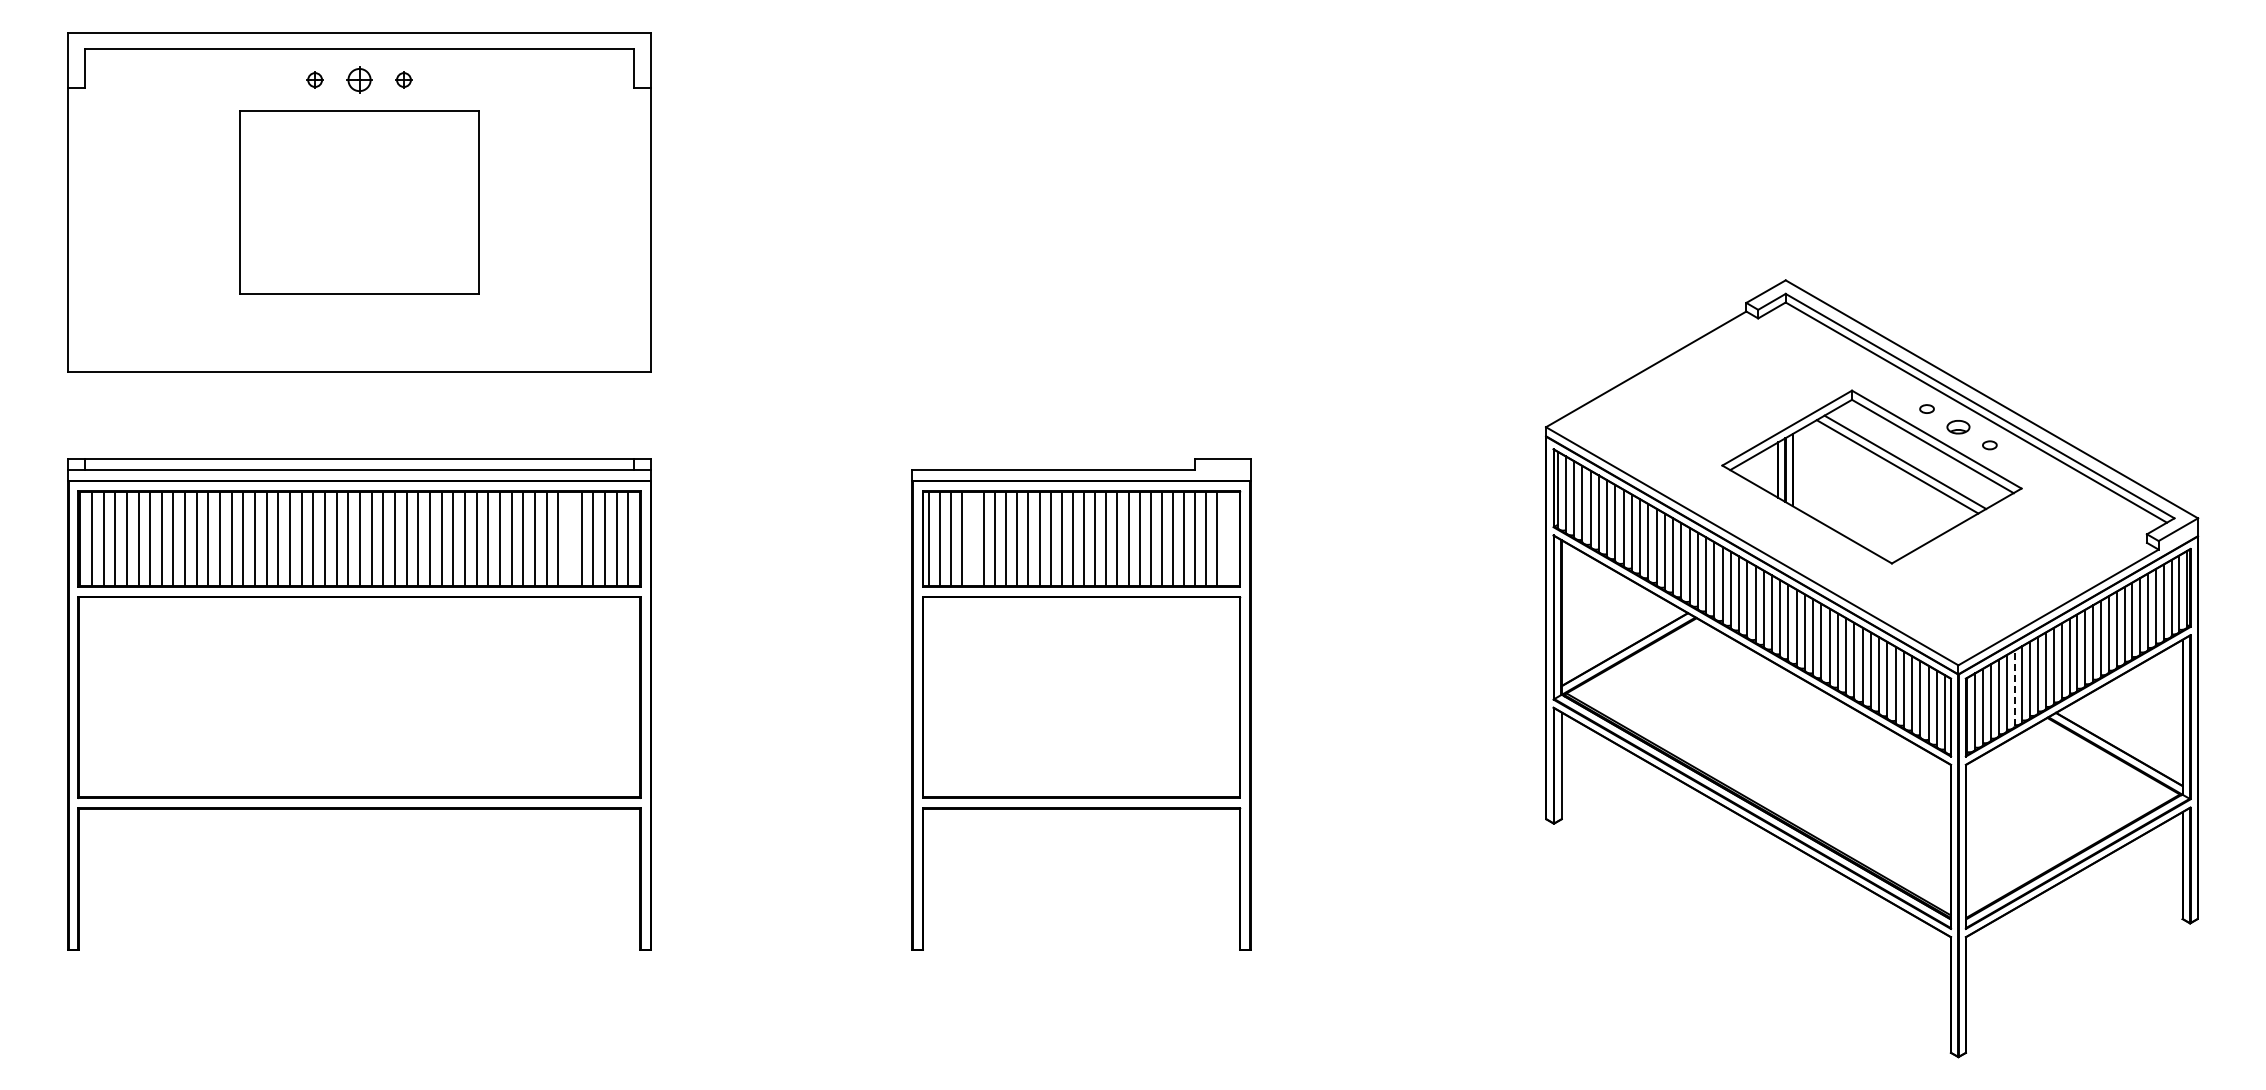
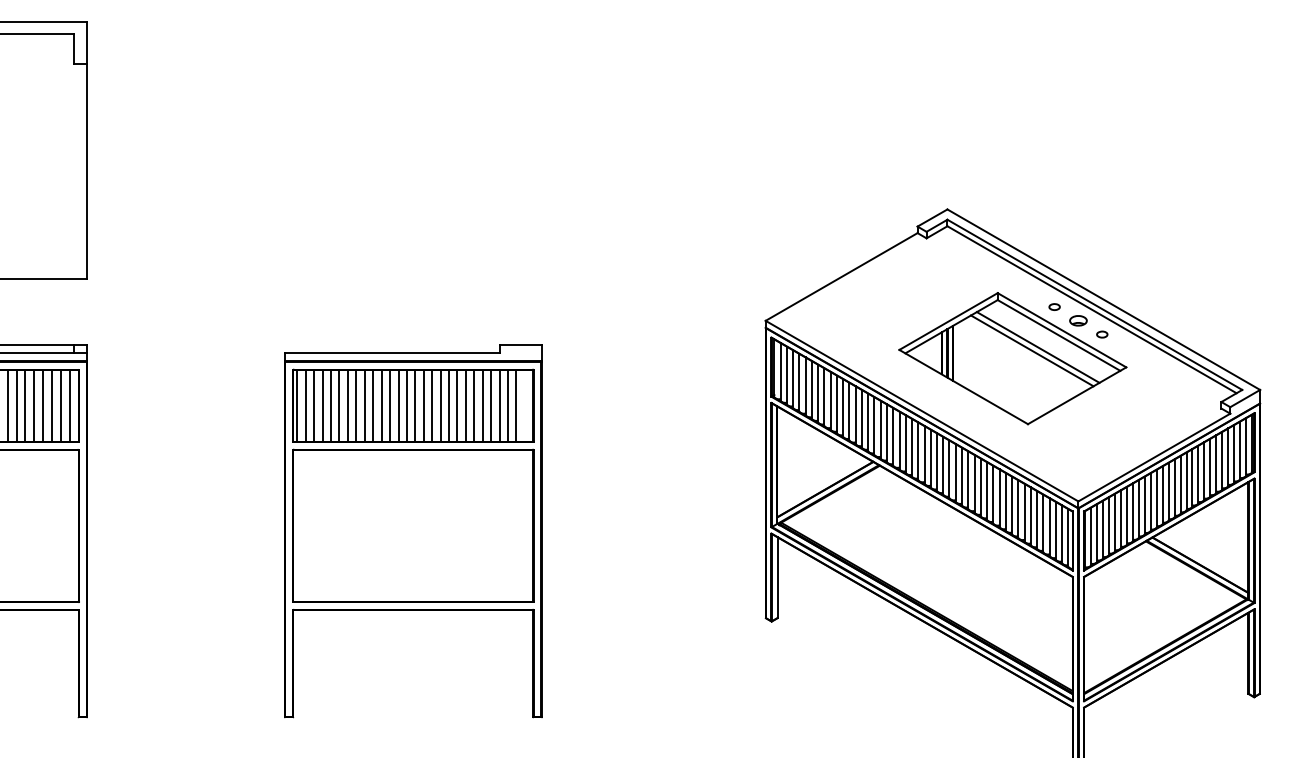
line: (570, 538) -> (25, 405), added
line: (973, 538) -> (331, 405), added
line: (2014, 688) -> (1120, 519), dashed -> solid

